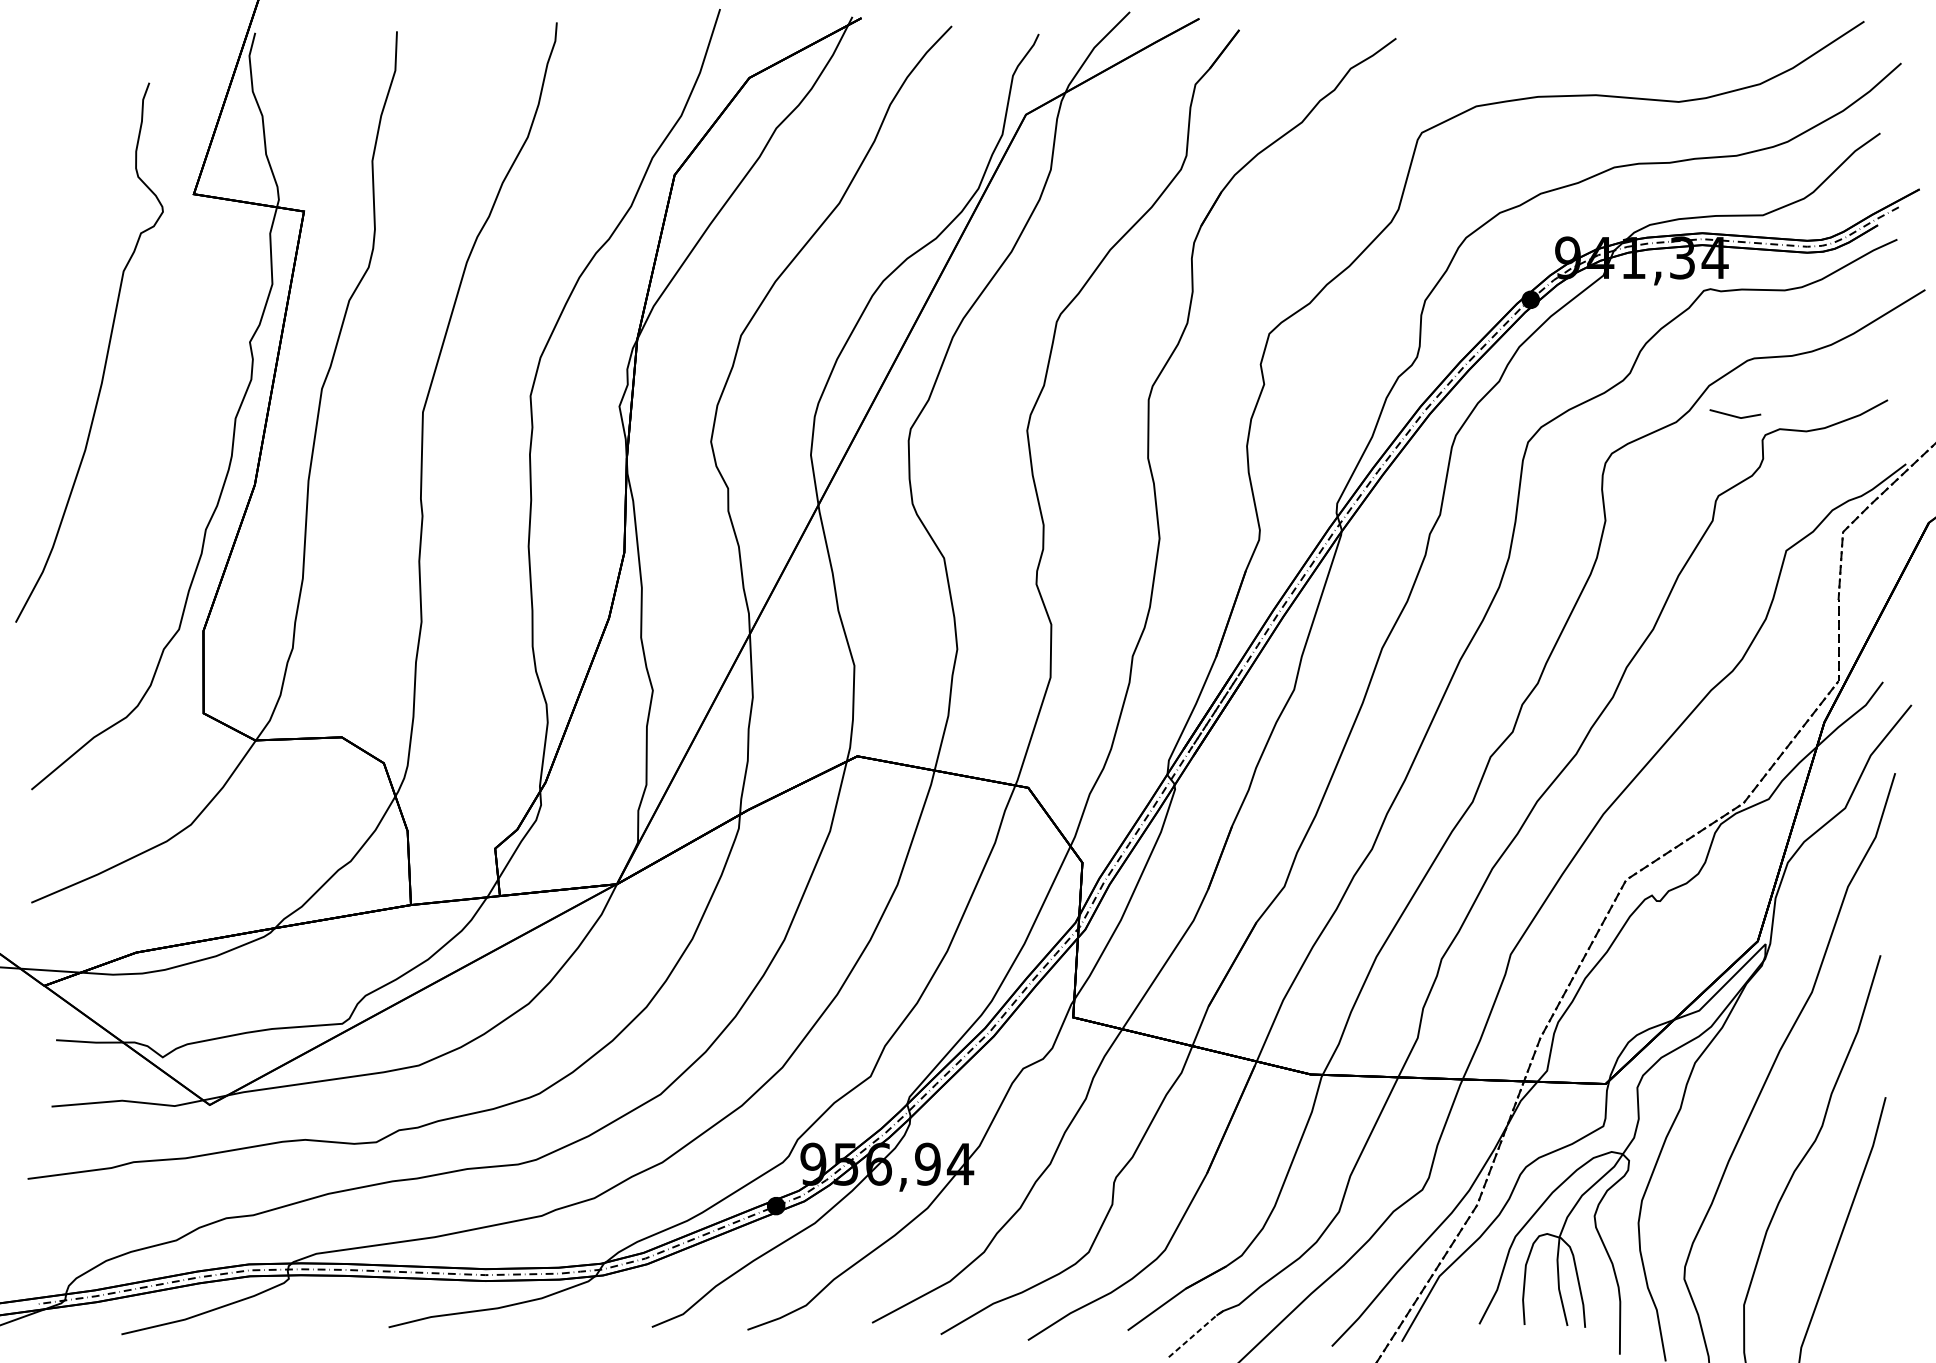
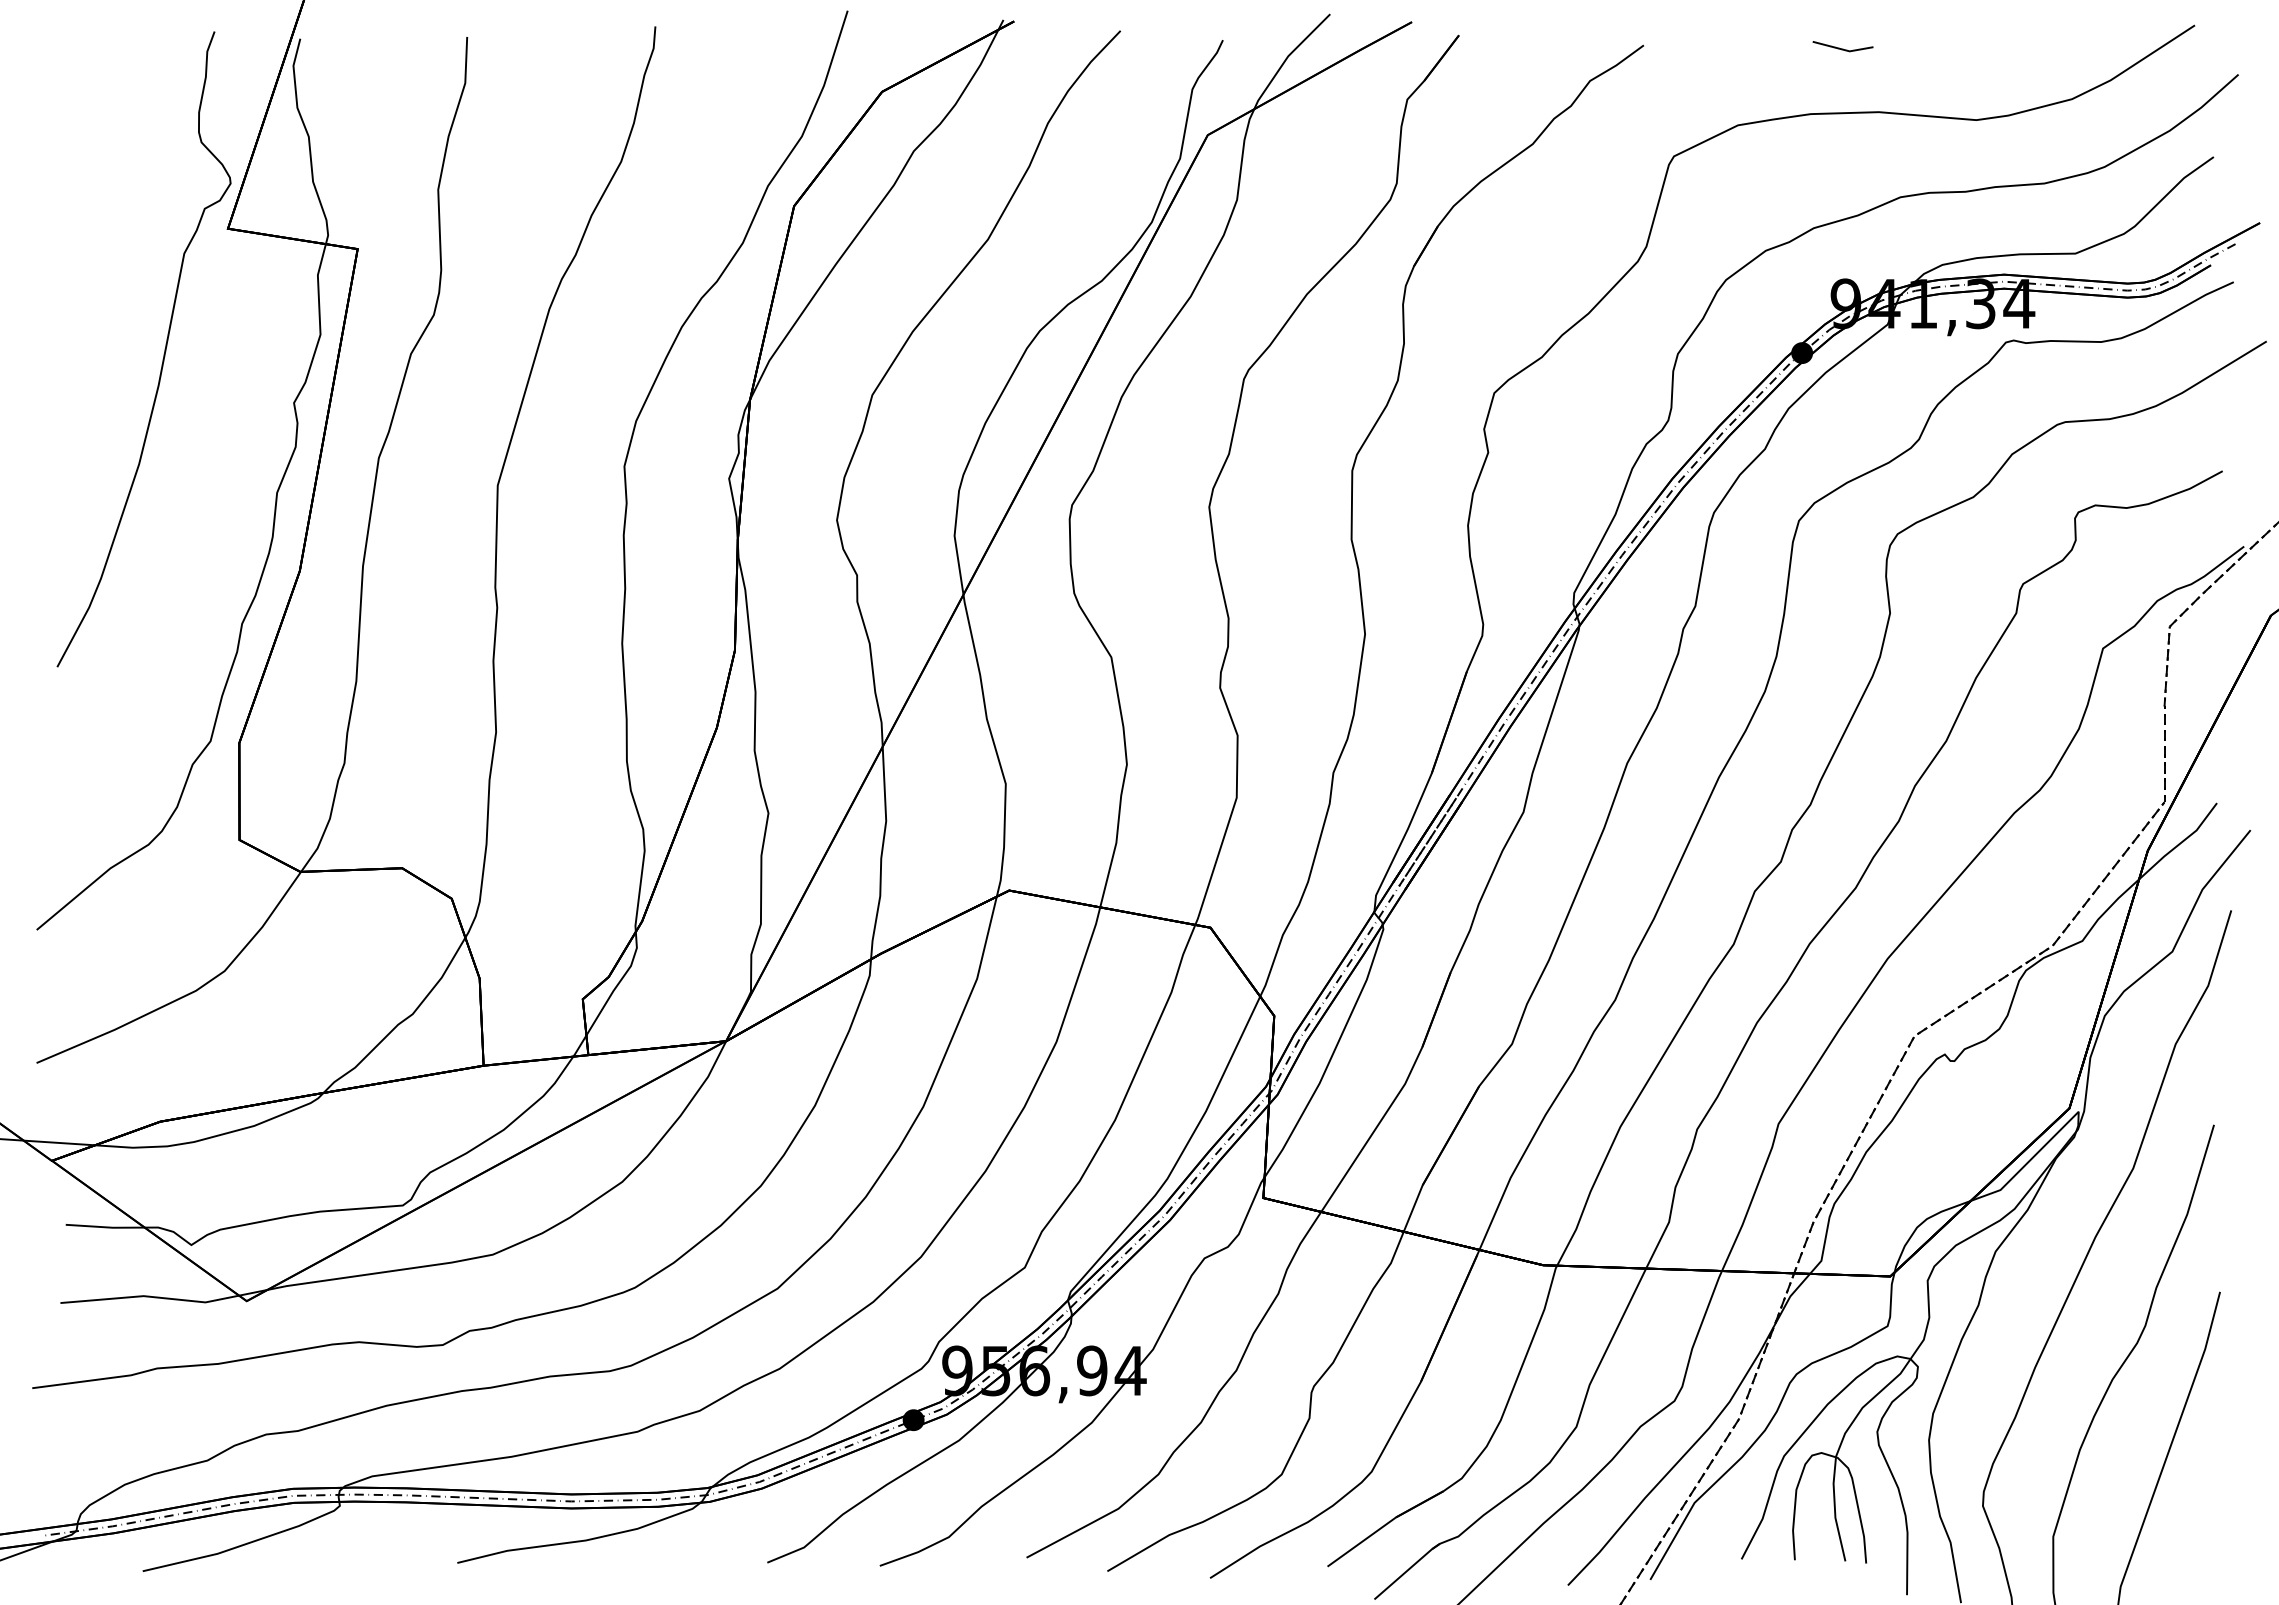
curve: (105, 357) -> (163, 354), moved
line: (1734, 415) -> (1842, 48), moved
line: (1195, 1333) -> (1407, 1570), dashed -> solid

